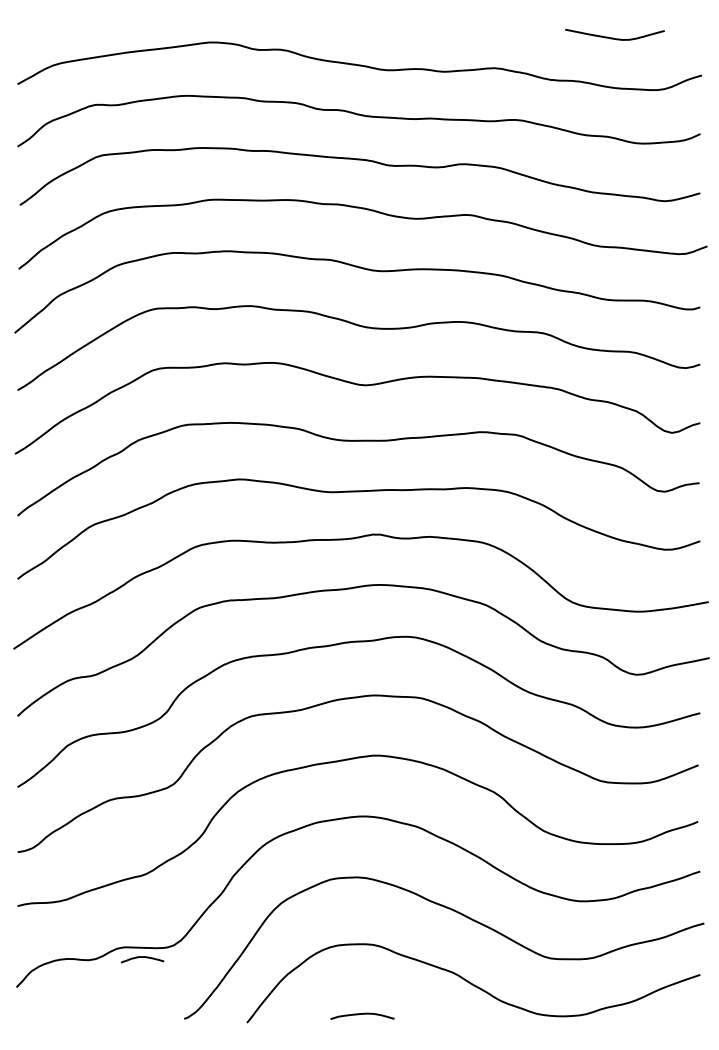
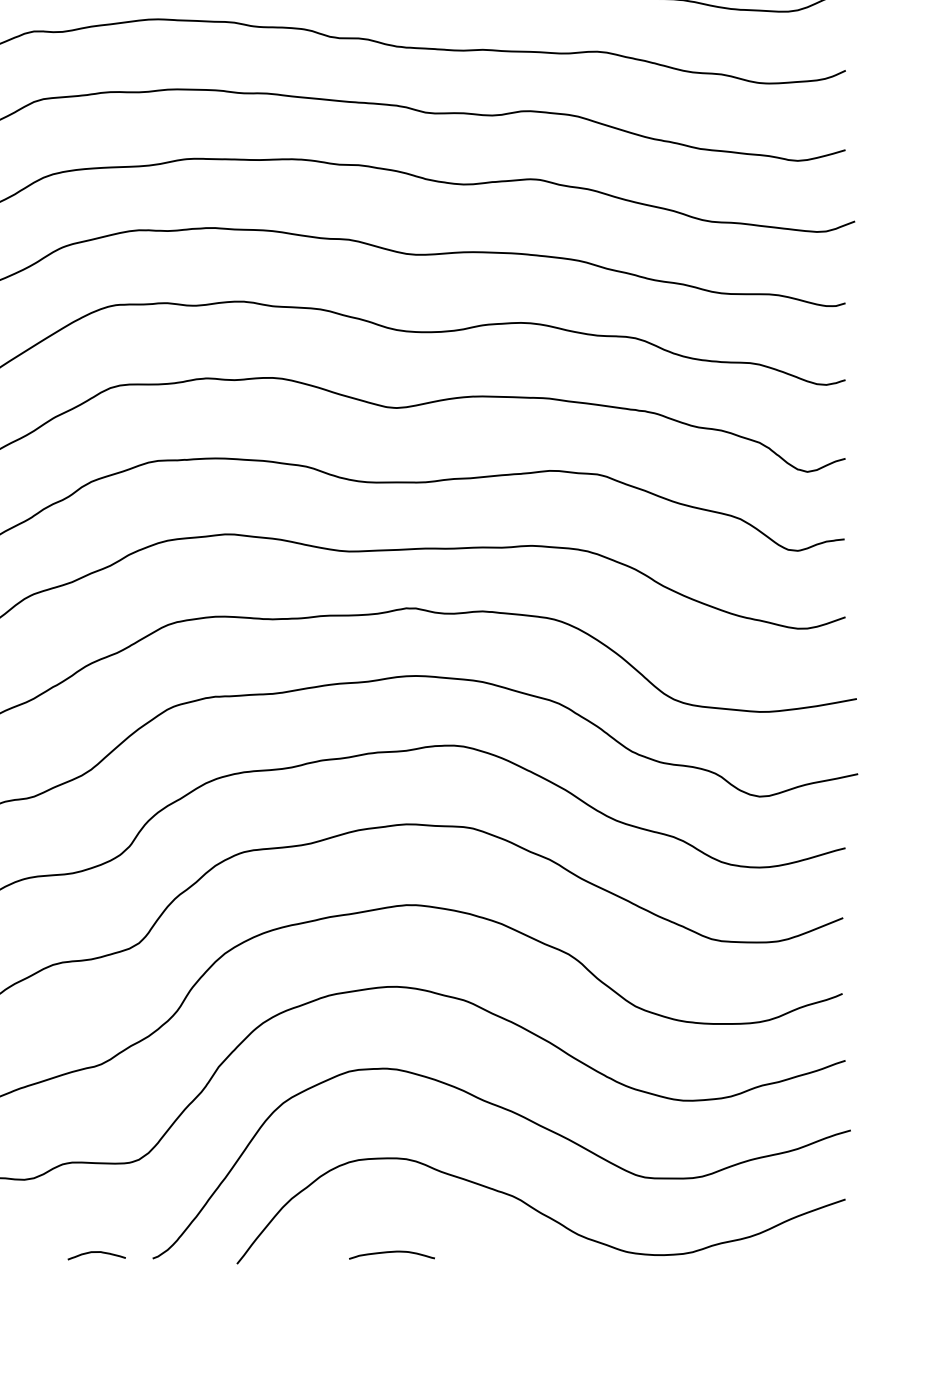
curve: (142, 957) -> (96, 1252), moved

